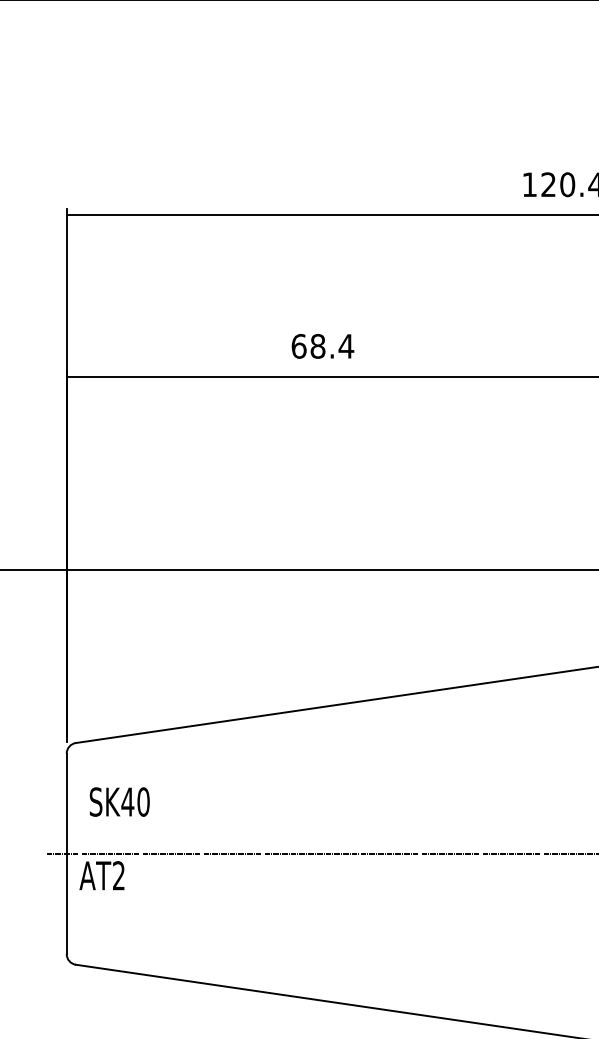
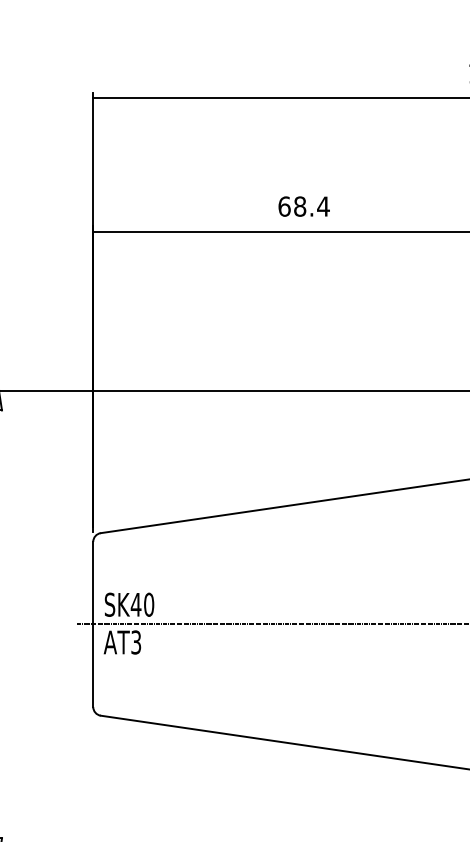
text: (119, 801) -> (129, 604), moved
text: (118, 875) -> (135, 642), AT2 -> AT3

